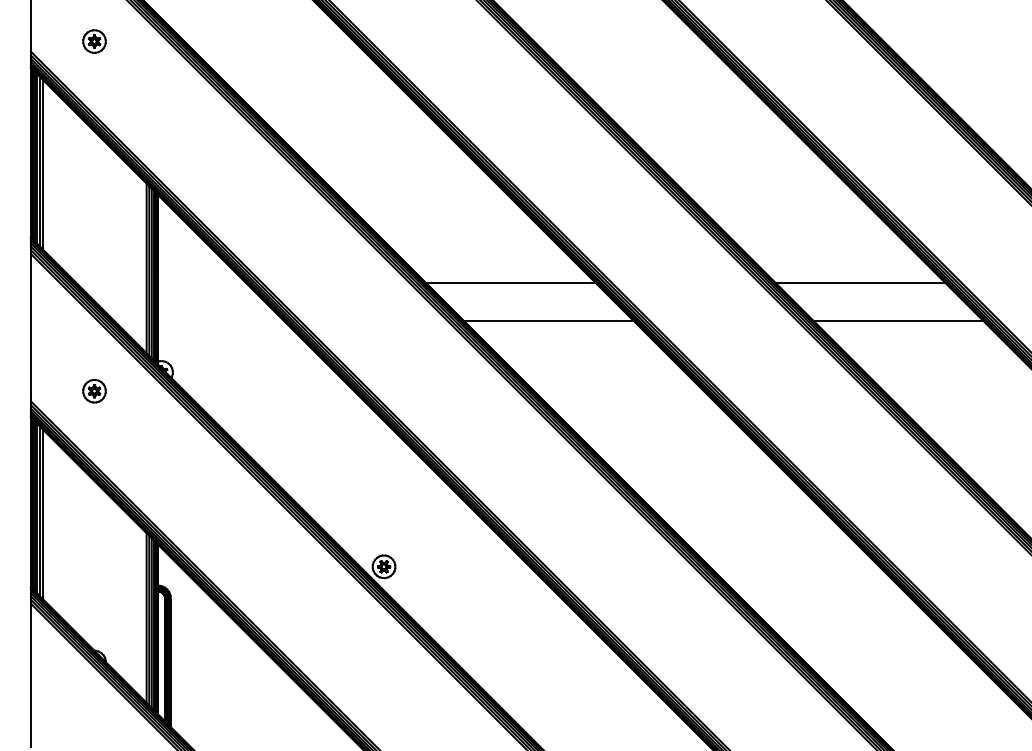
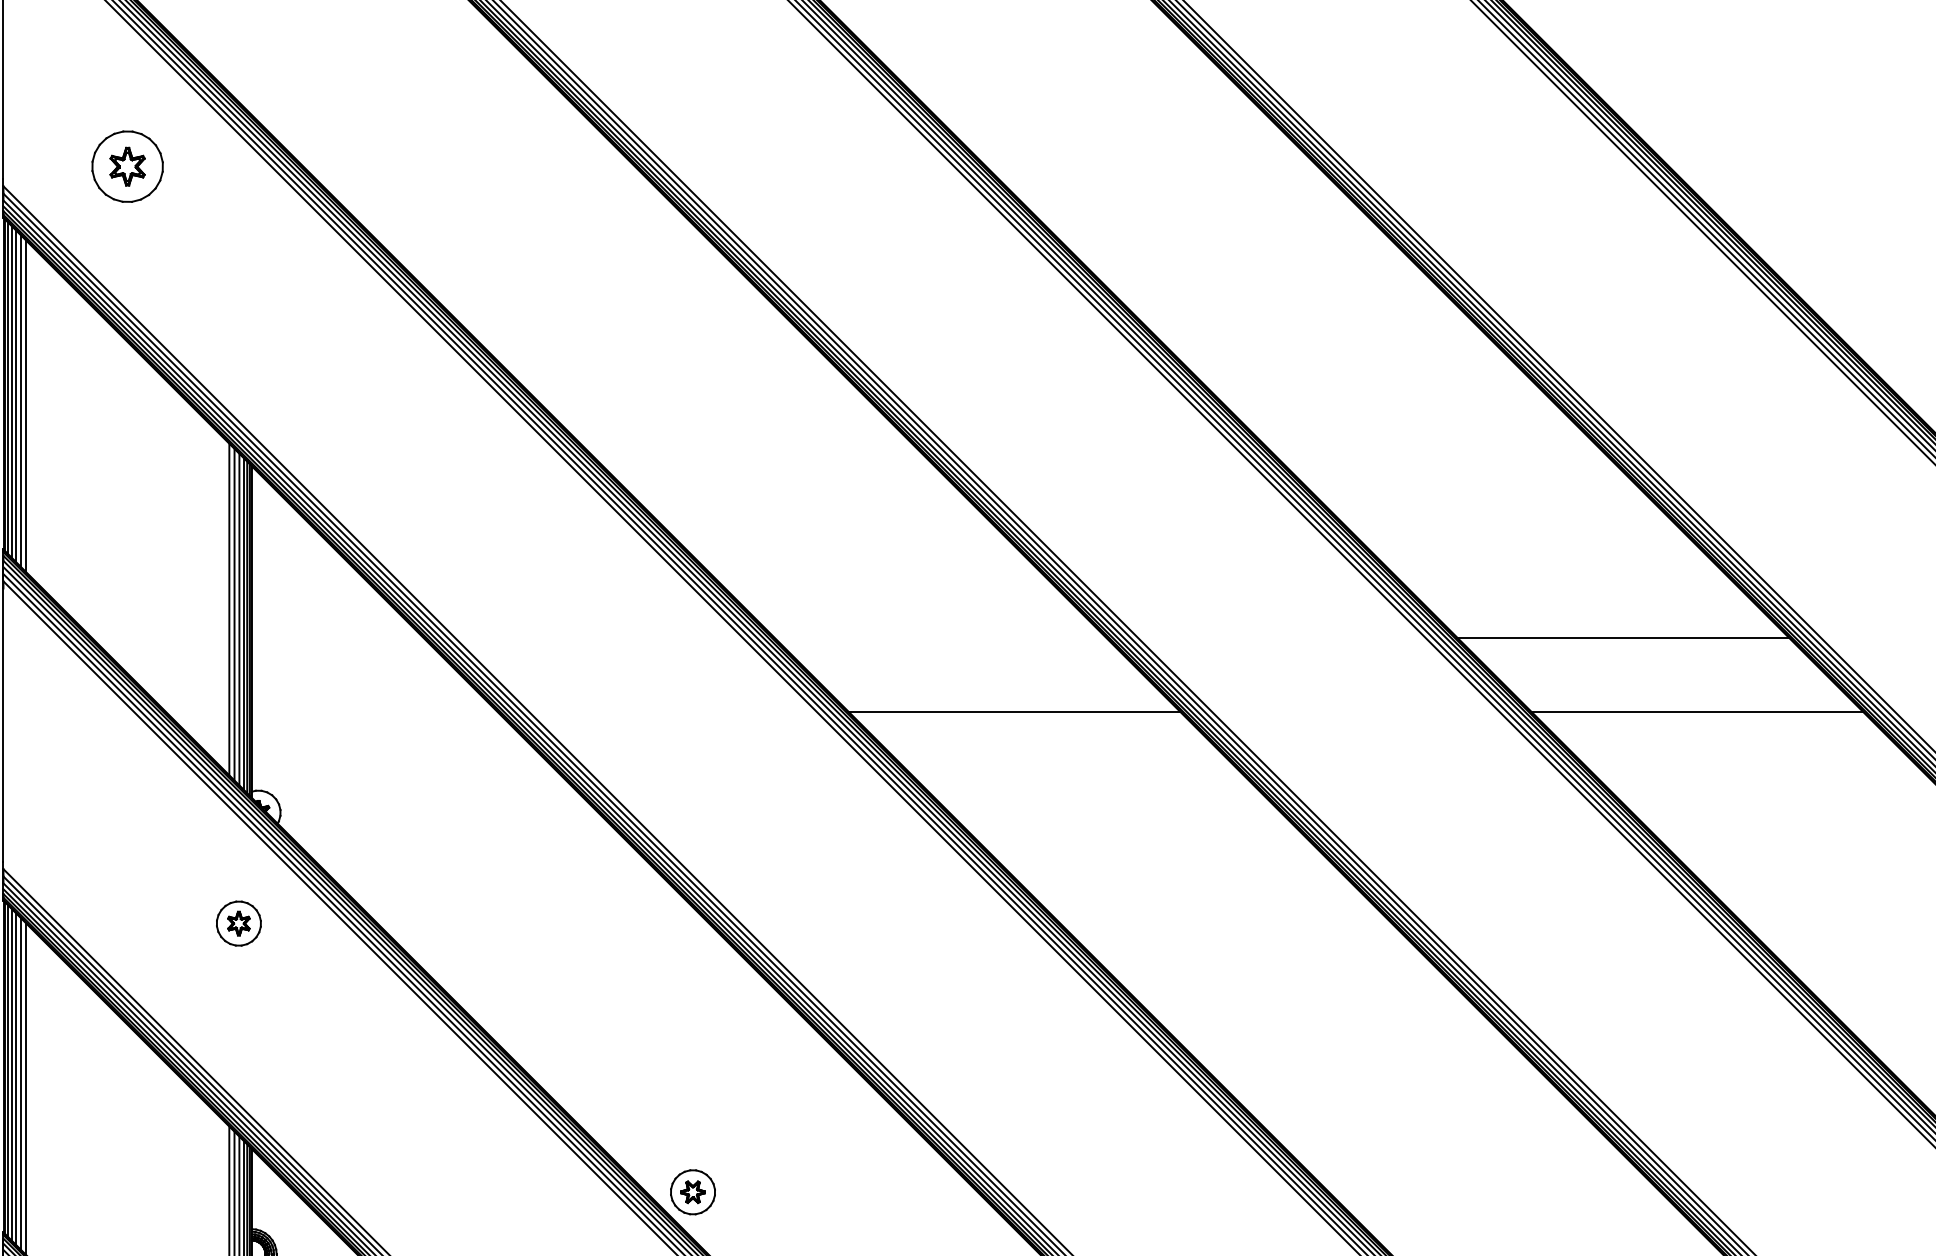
part: (94, 41) -> (127, 166), size x1.6
line: (510, 282) -> (939, 637), removed
part: (94, 391) -> (238, 924), moved

